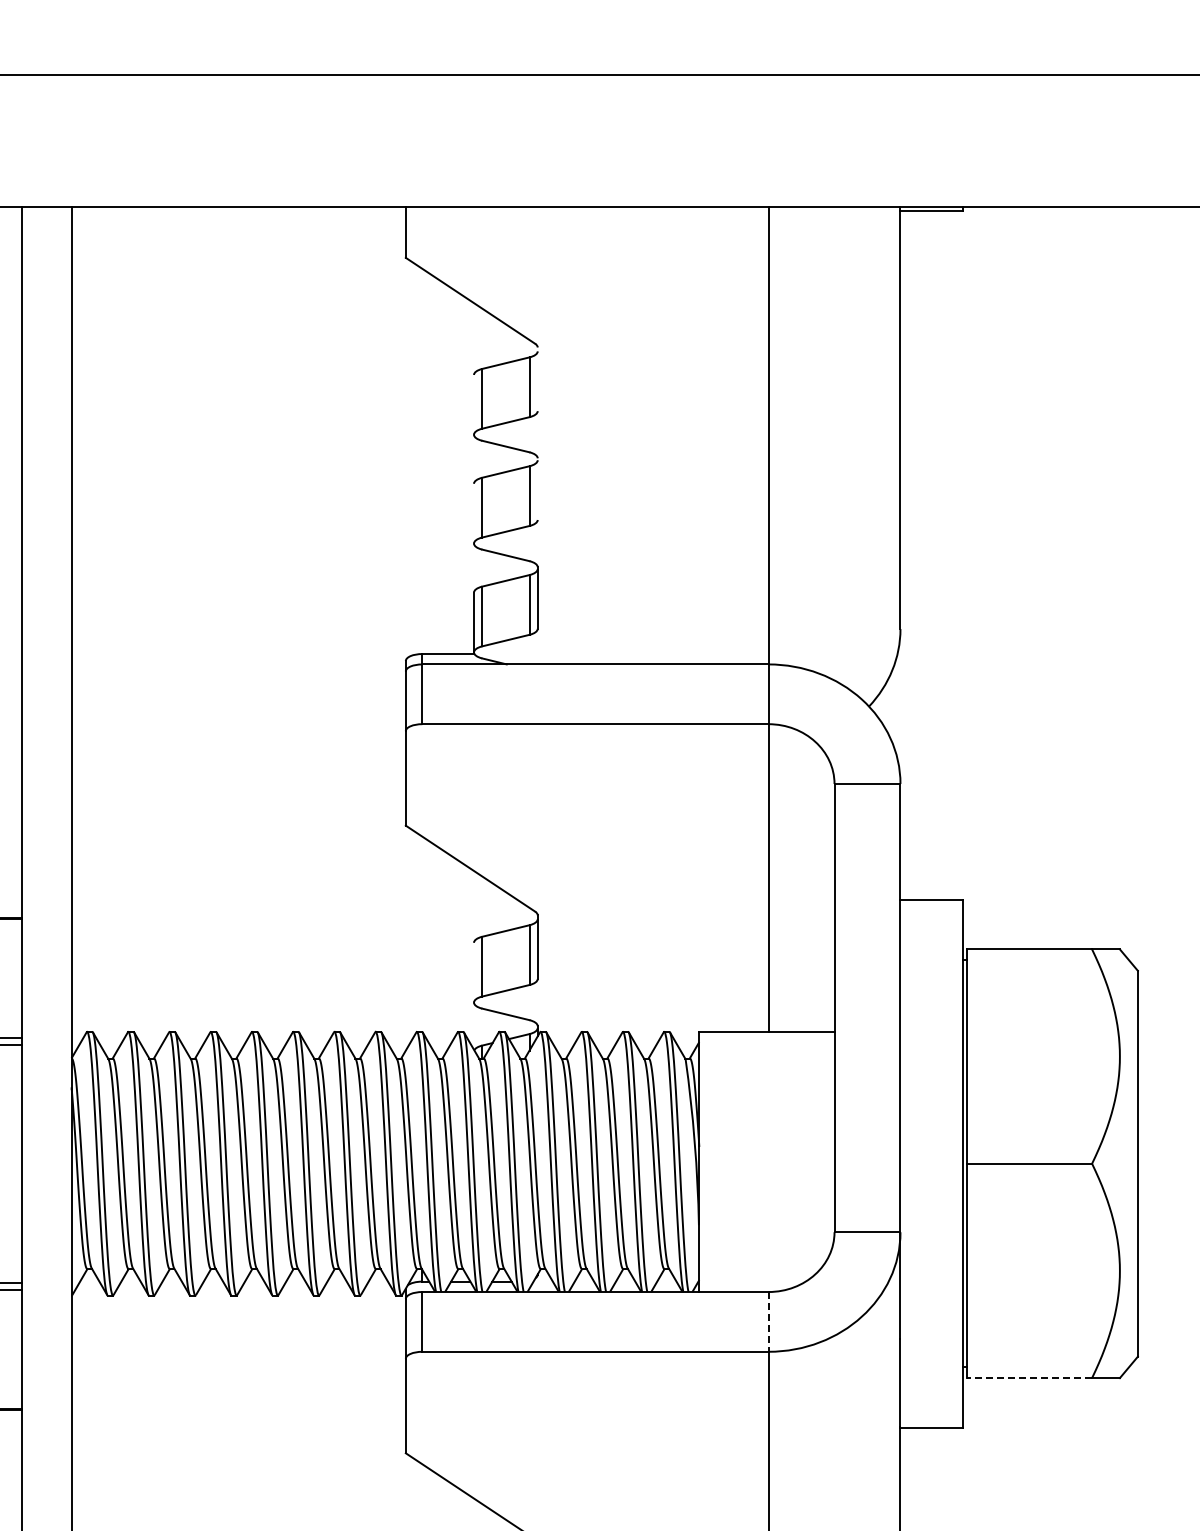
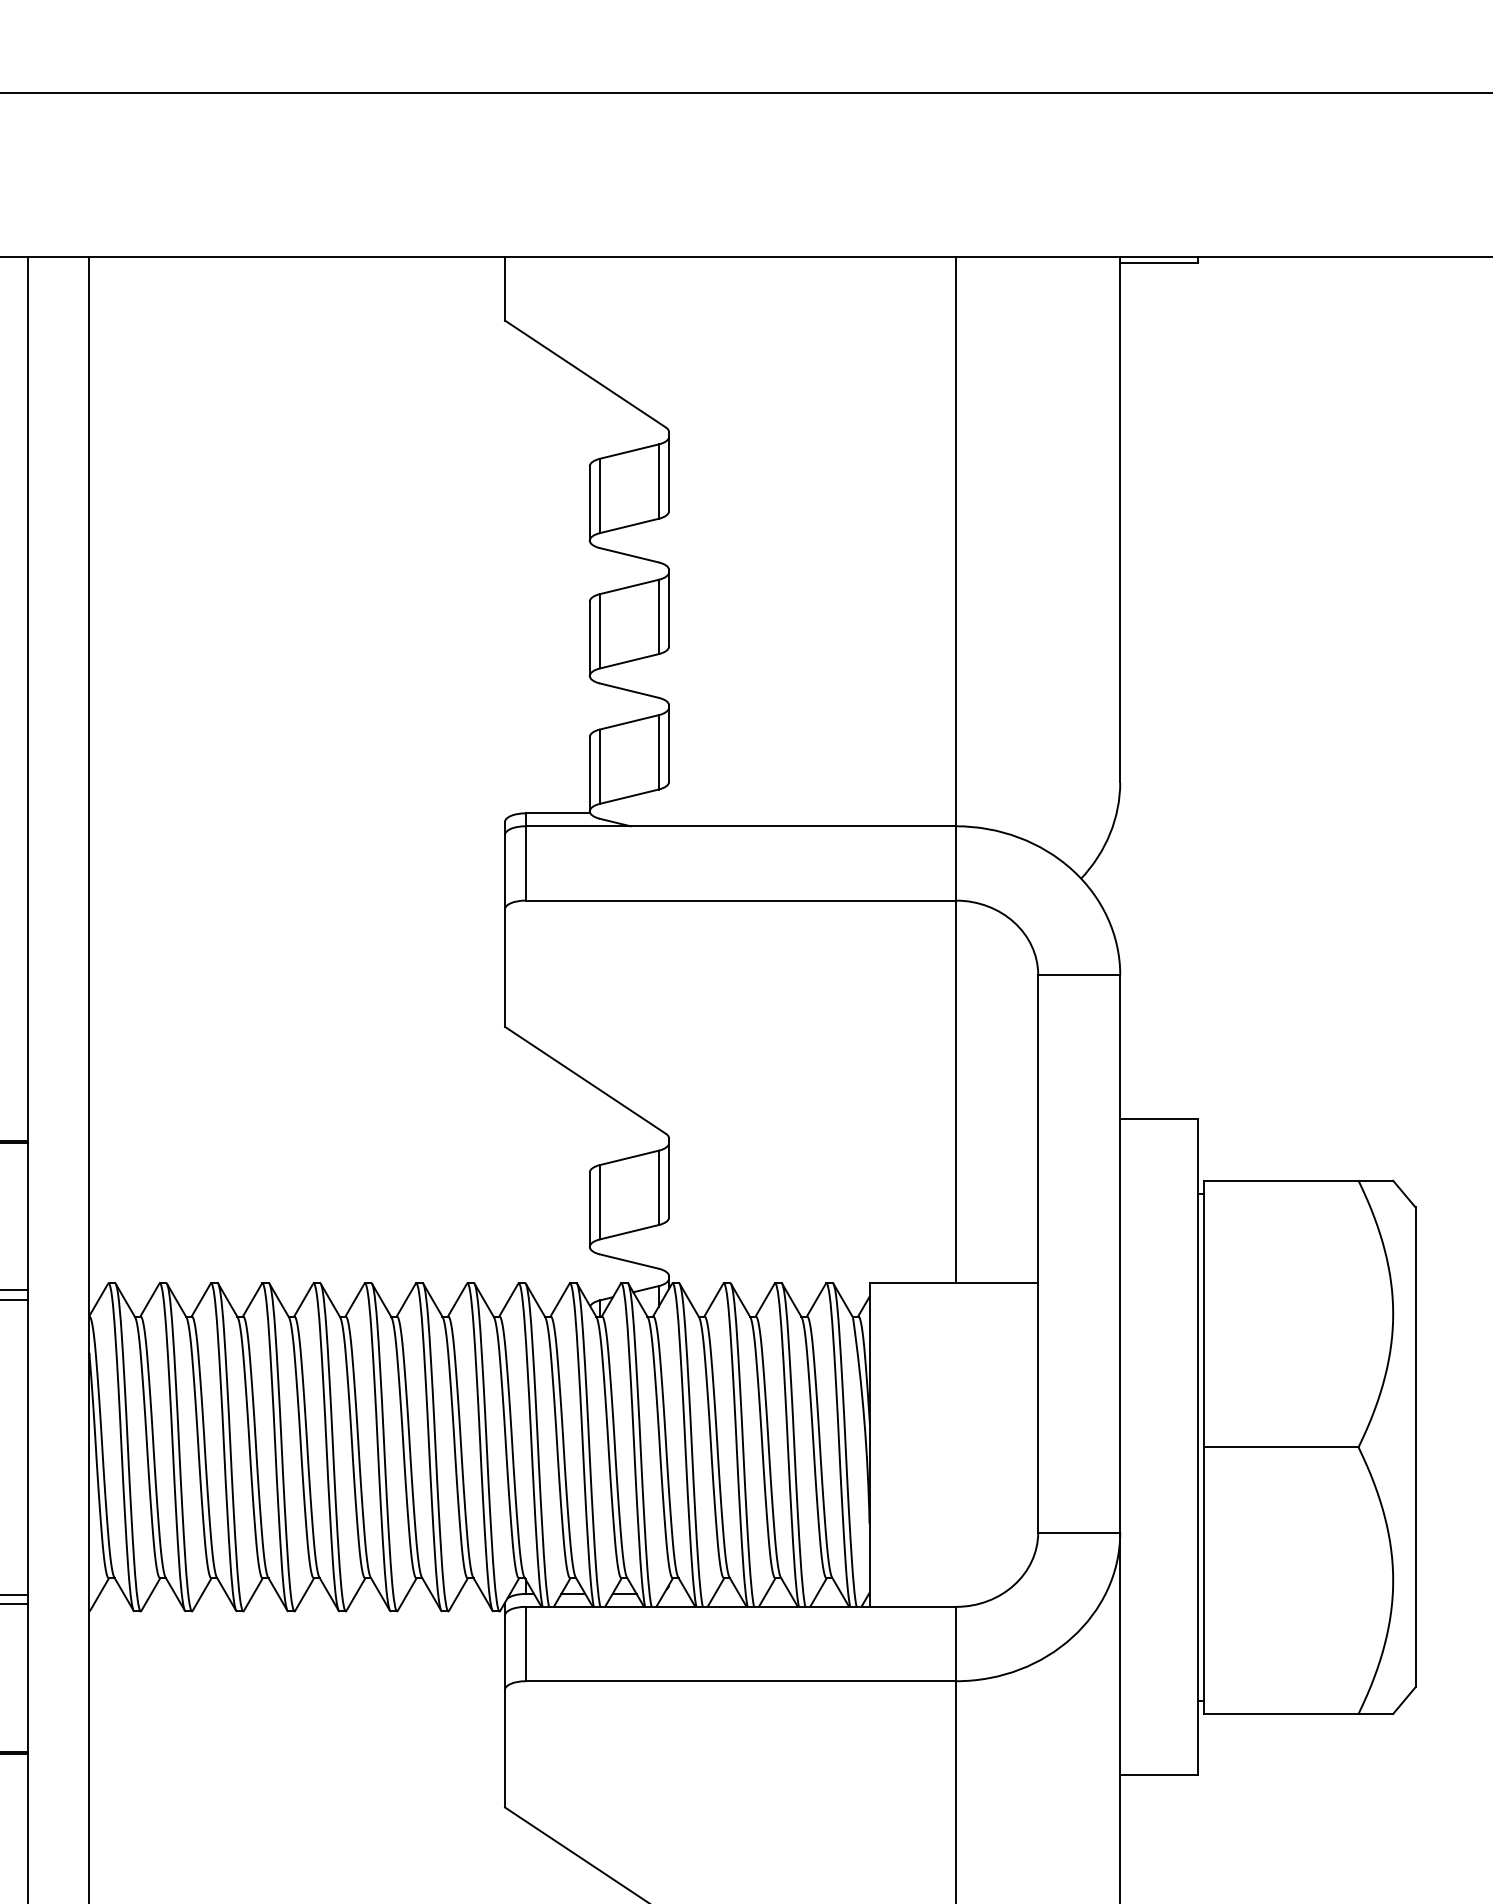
line: (537, 379) -> (668, 471), added
line: (474, 404) -> (590, 502), added
line: (537, 488) -> (668, 607), added
line: (474, 513) -> (590, 638), added
line: (474, 972) -> (590, 1209), added
line: (768, 1321) -> (956, 1643), dashed -> solid
line: (1029, 1378) -> (1280, 1714), dashed -> solid

